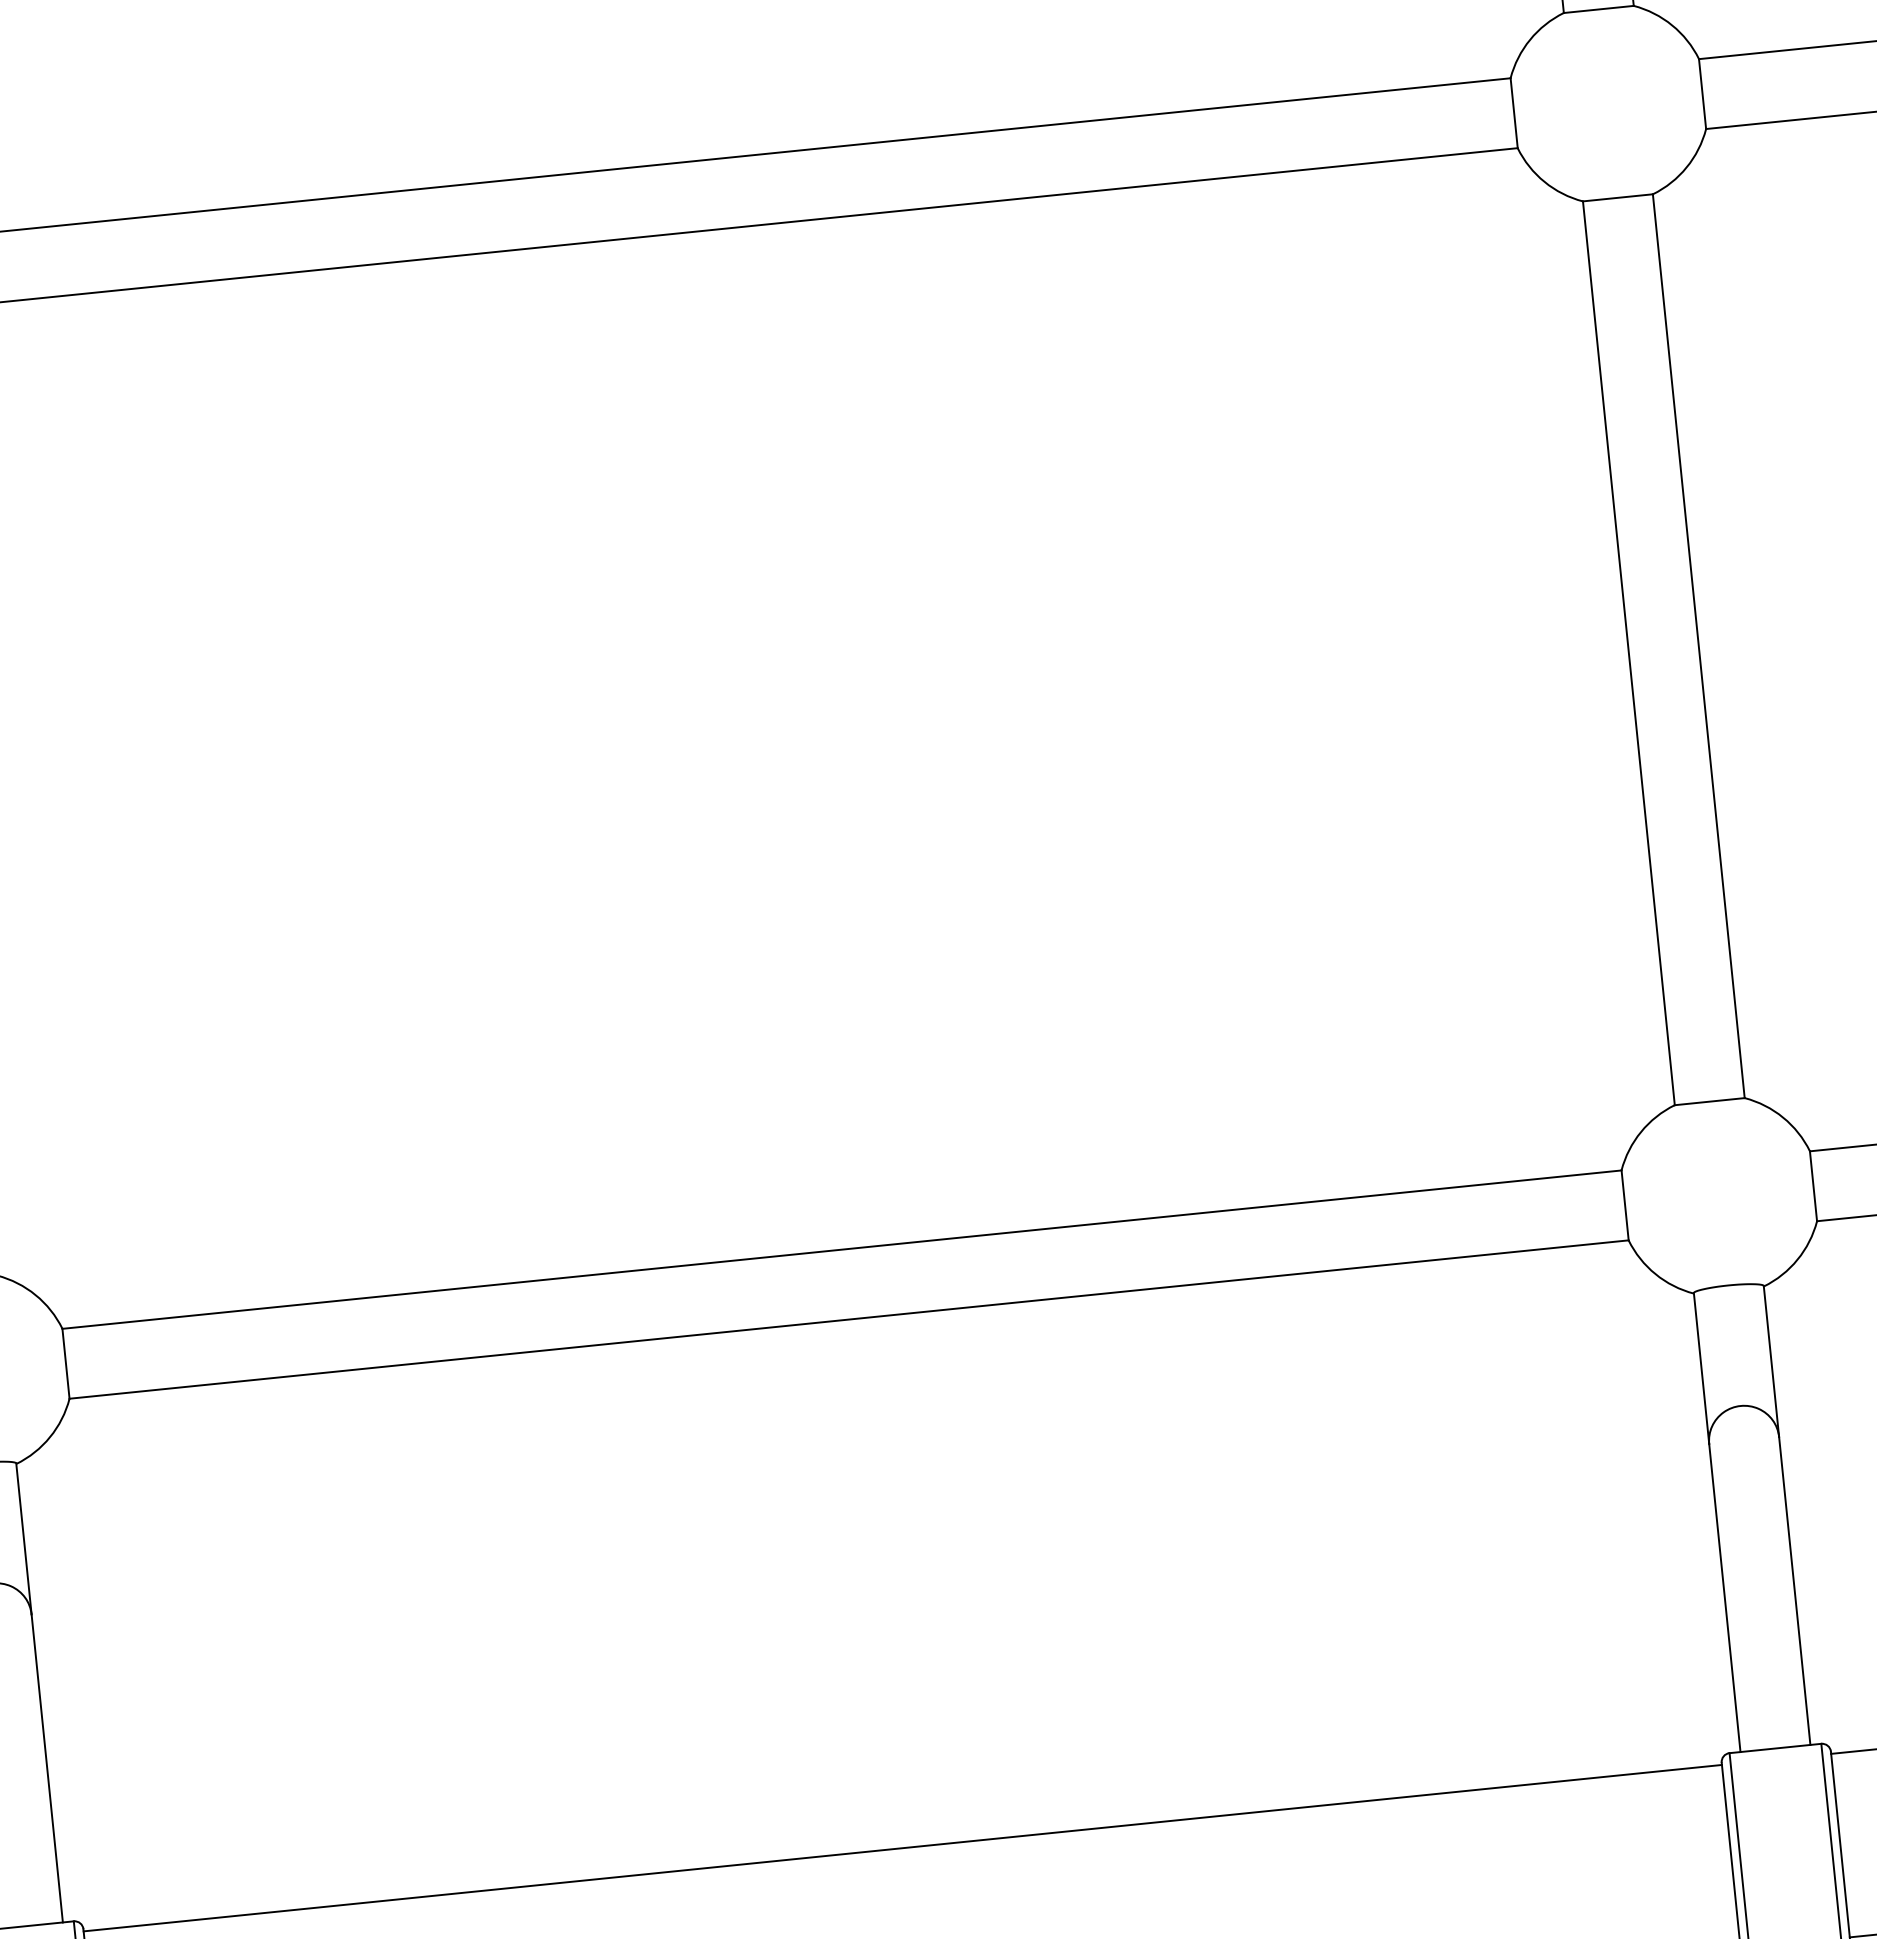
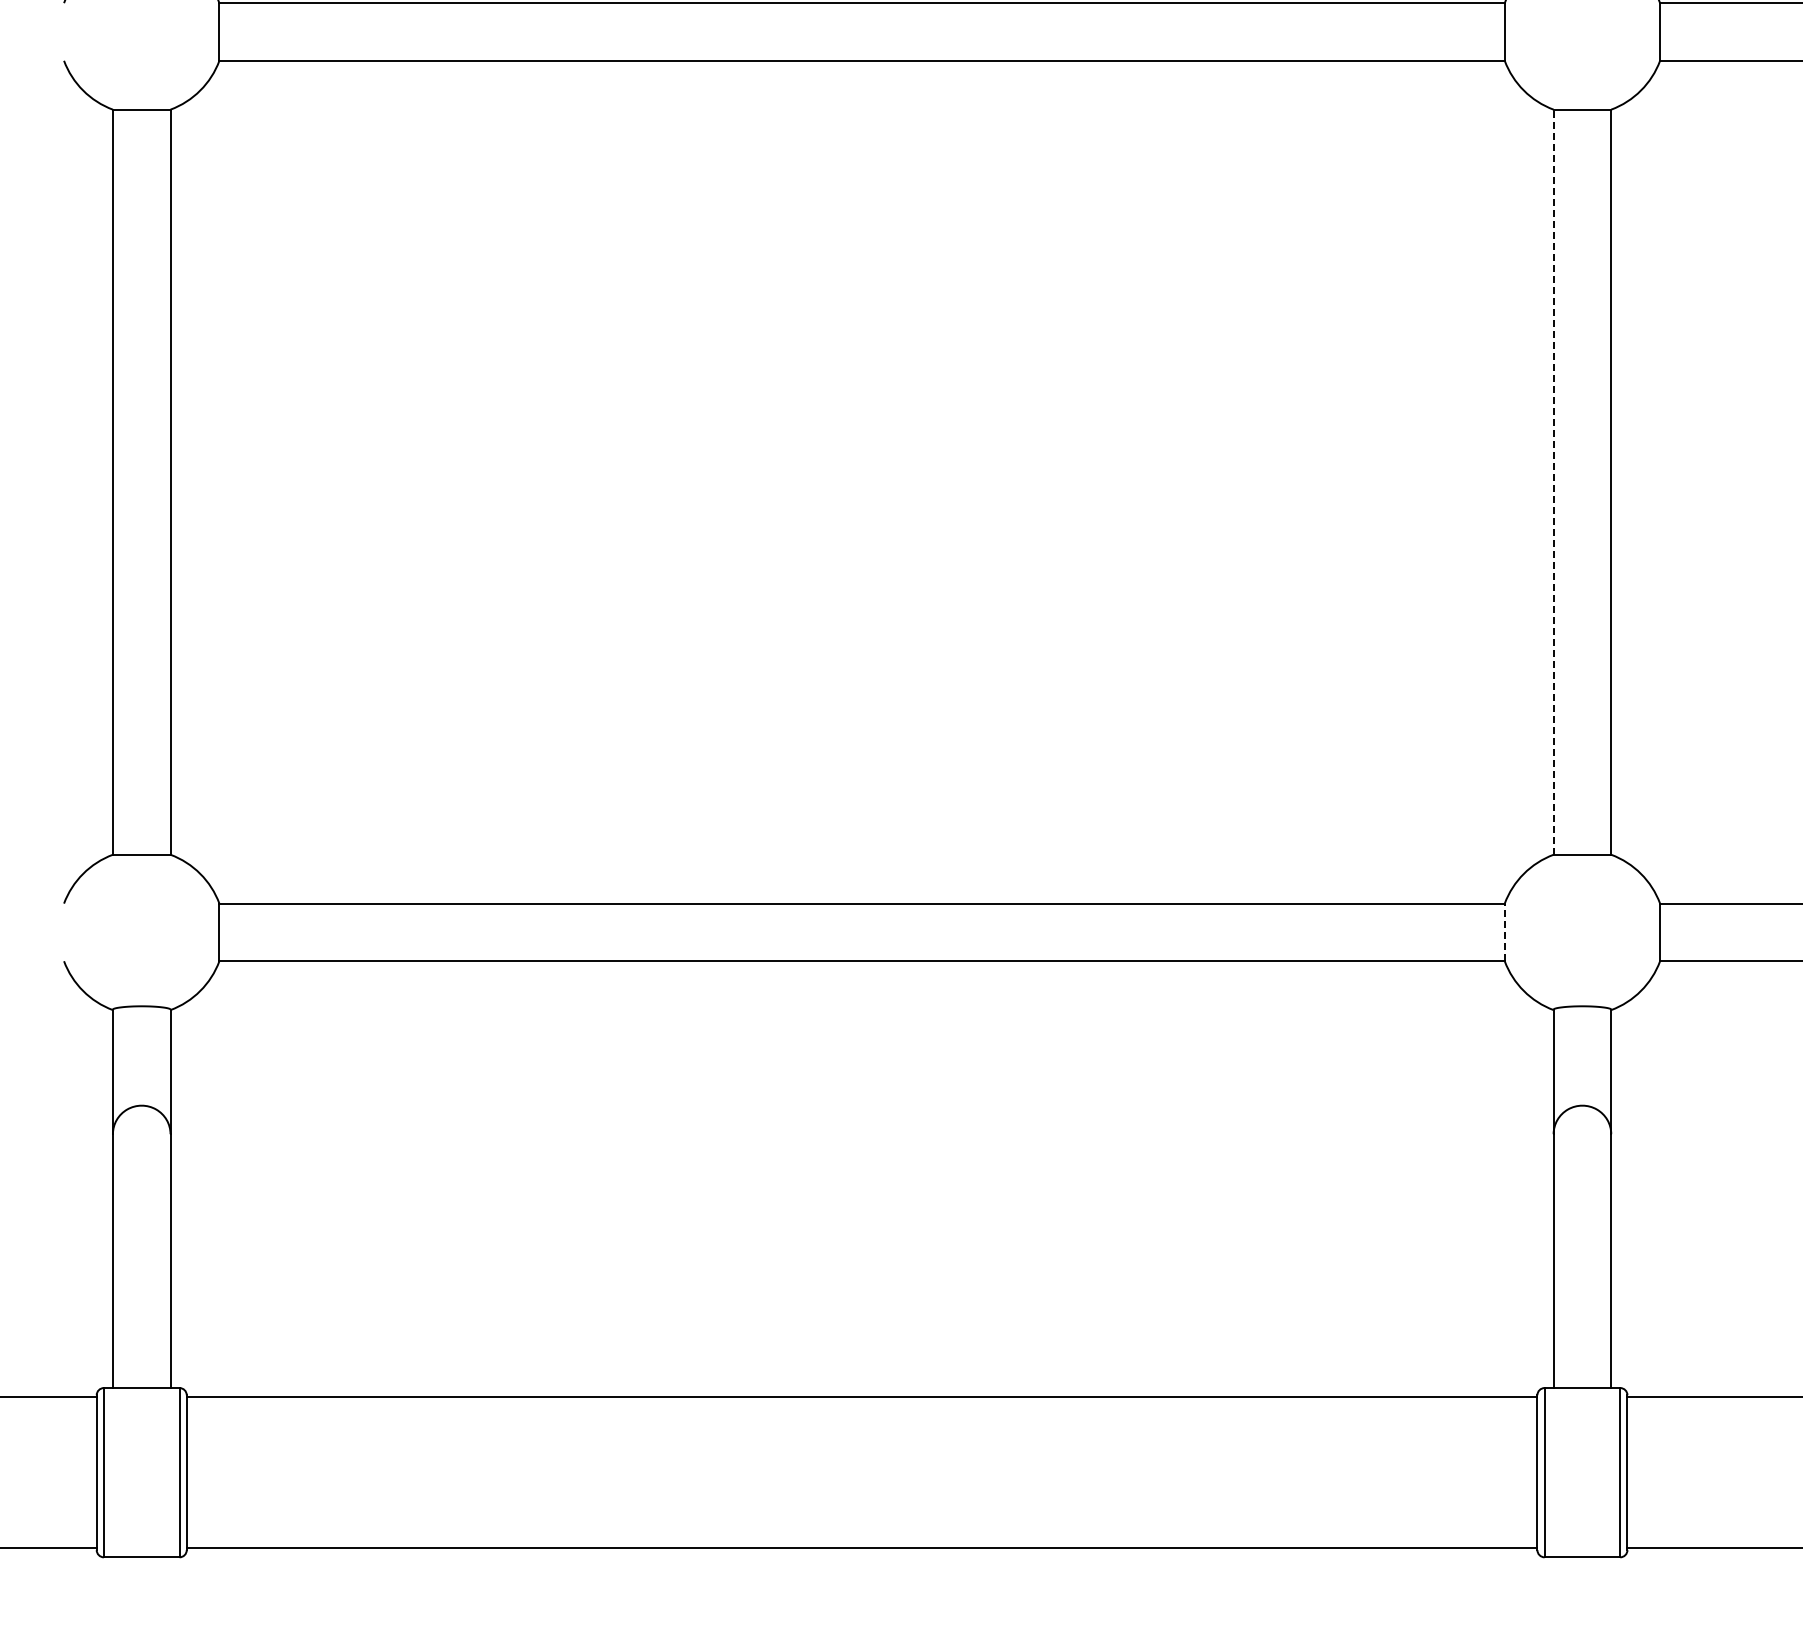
line: (1628, 653) -> (1553, 482), solid -> dashed
line: (1624, 1205) -> (1504, 932), solid -> dashed

